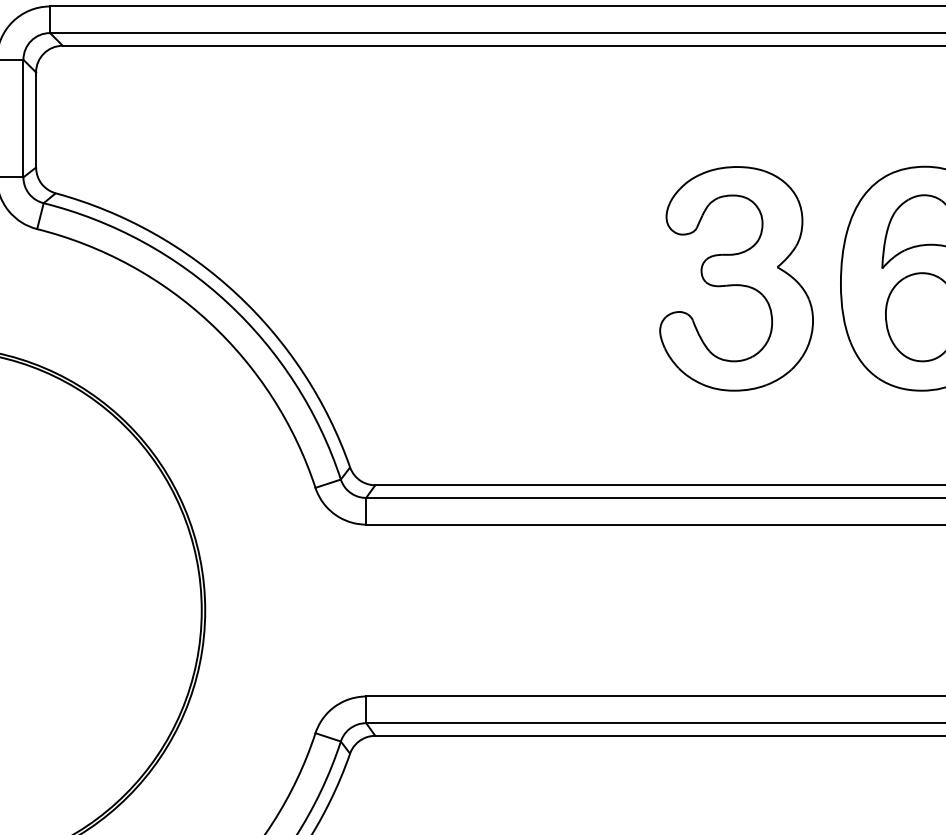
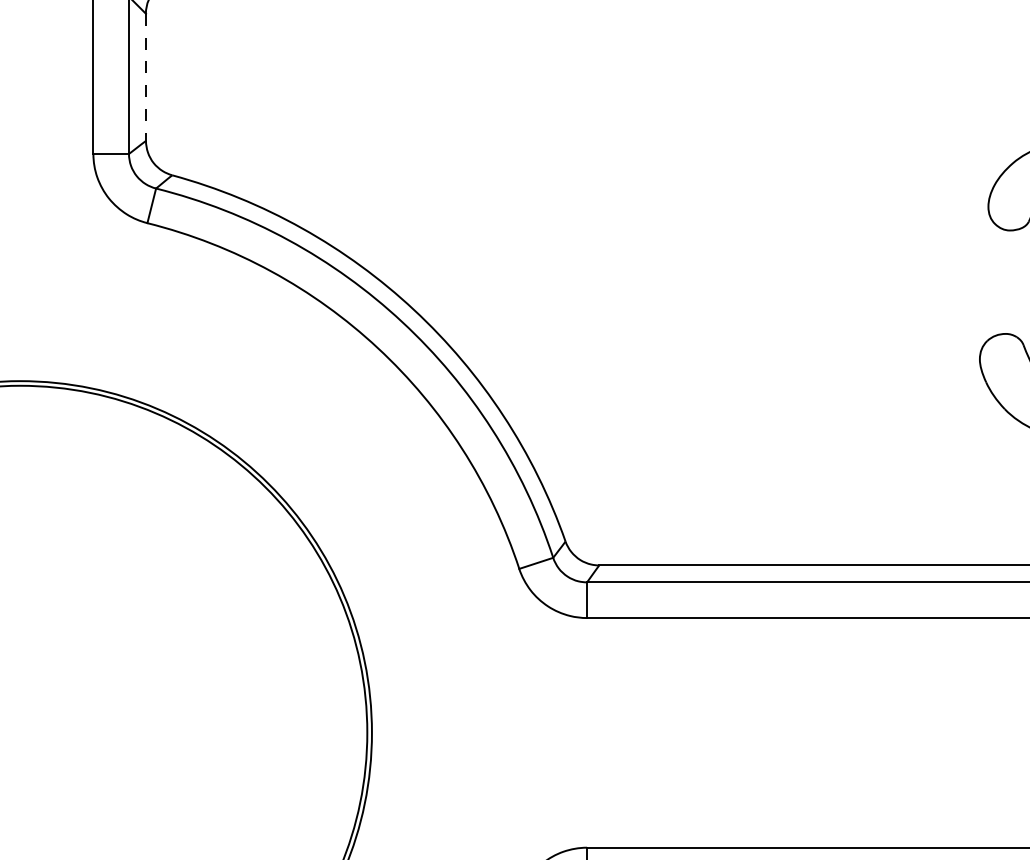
line: (36, 120) -> (146, 78), solid -> dashed

